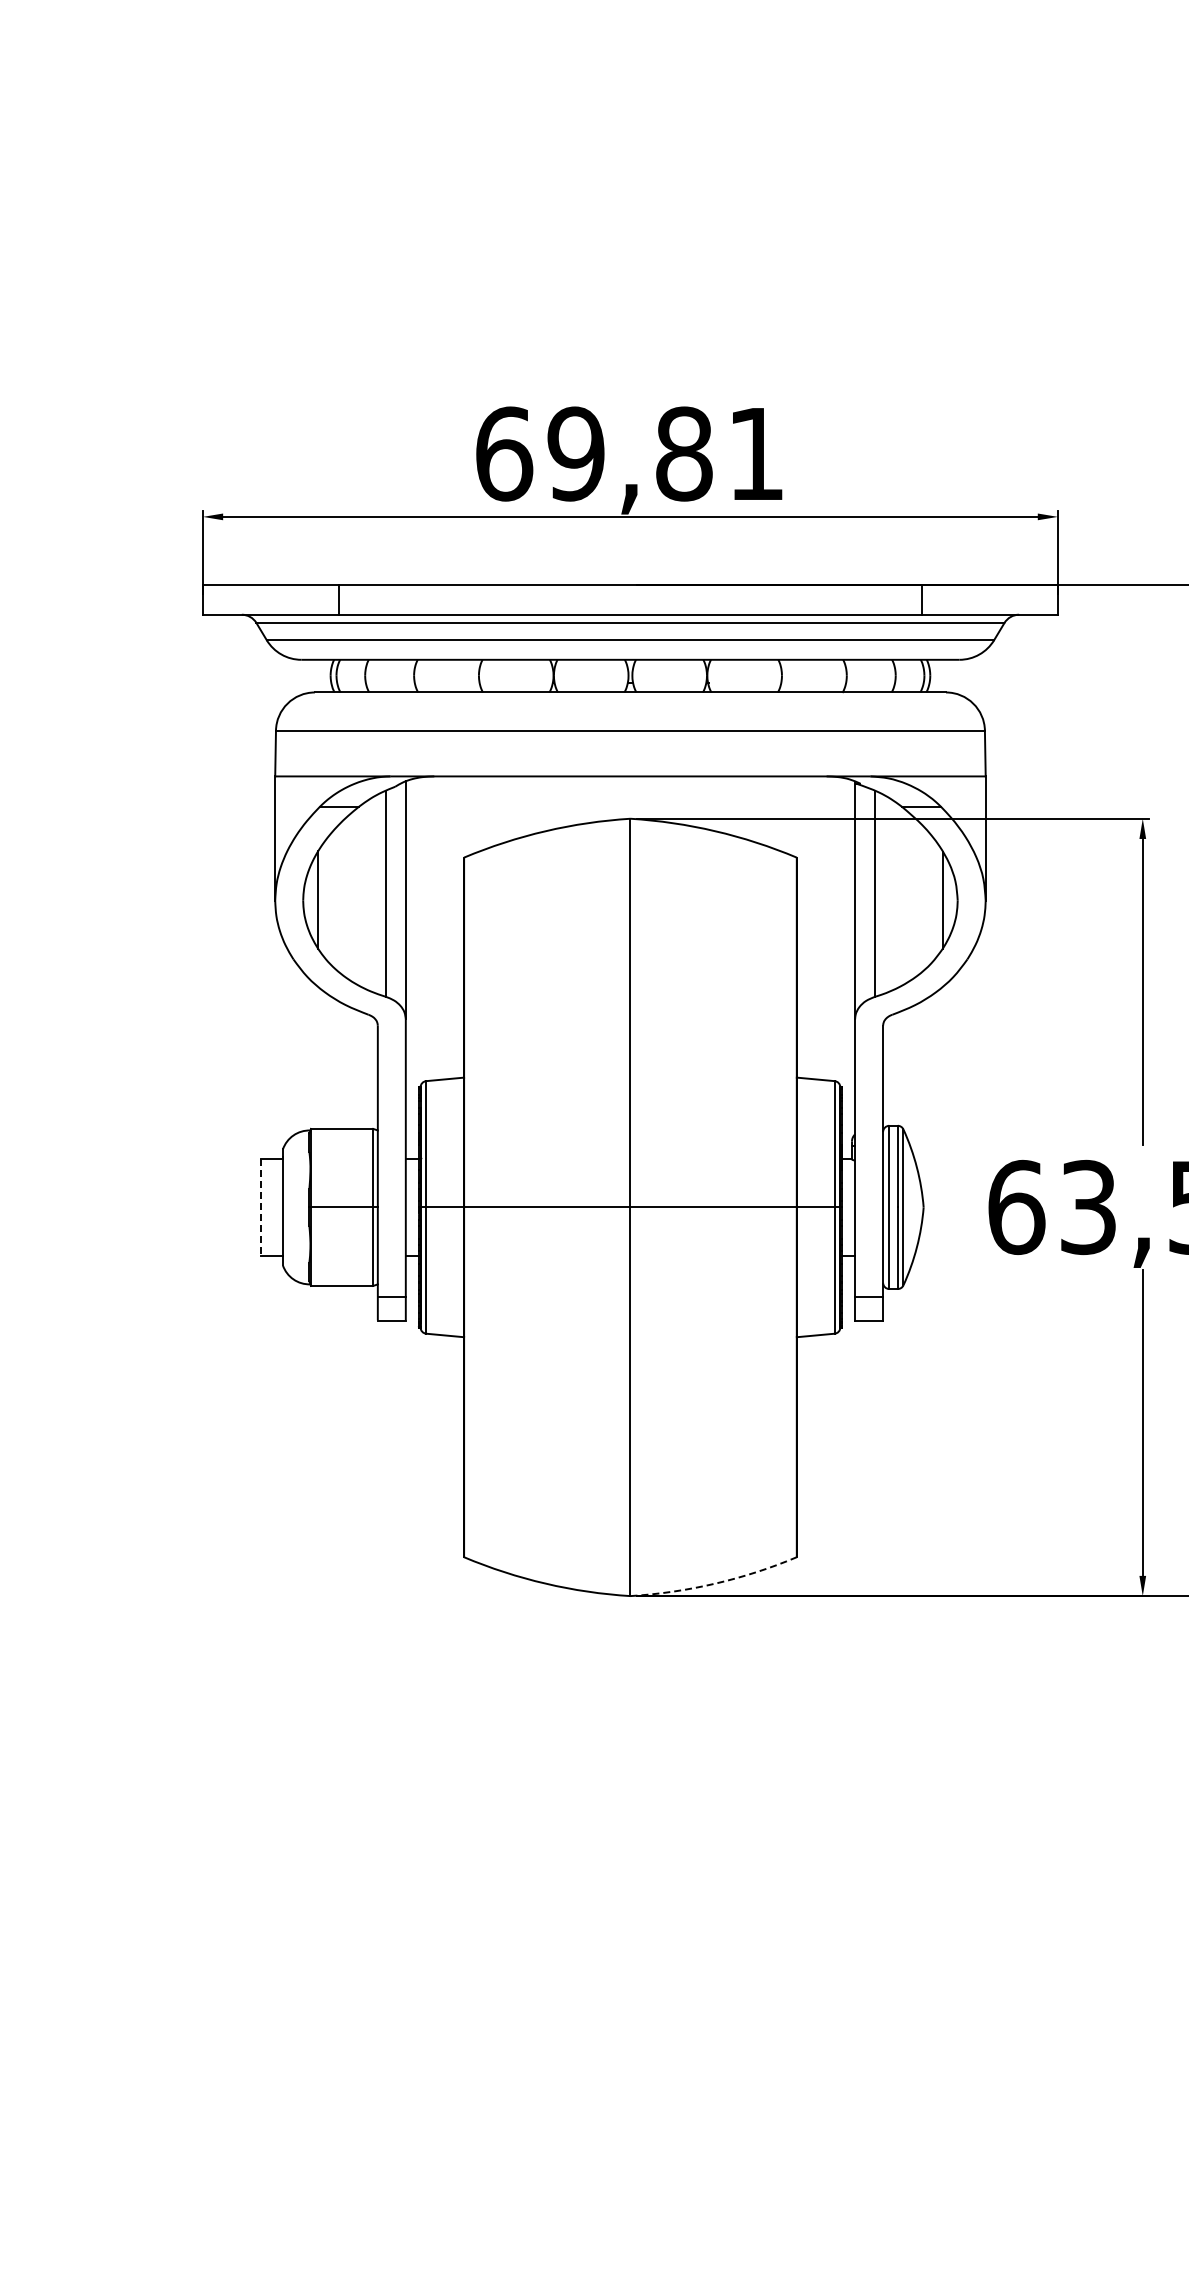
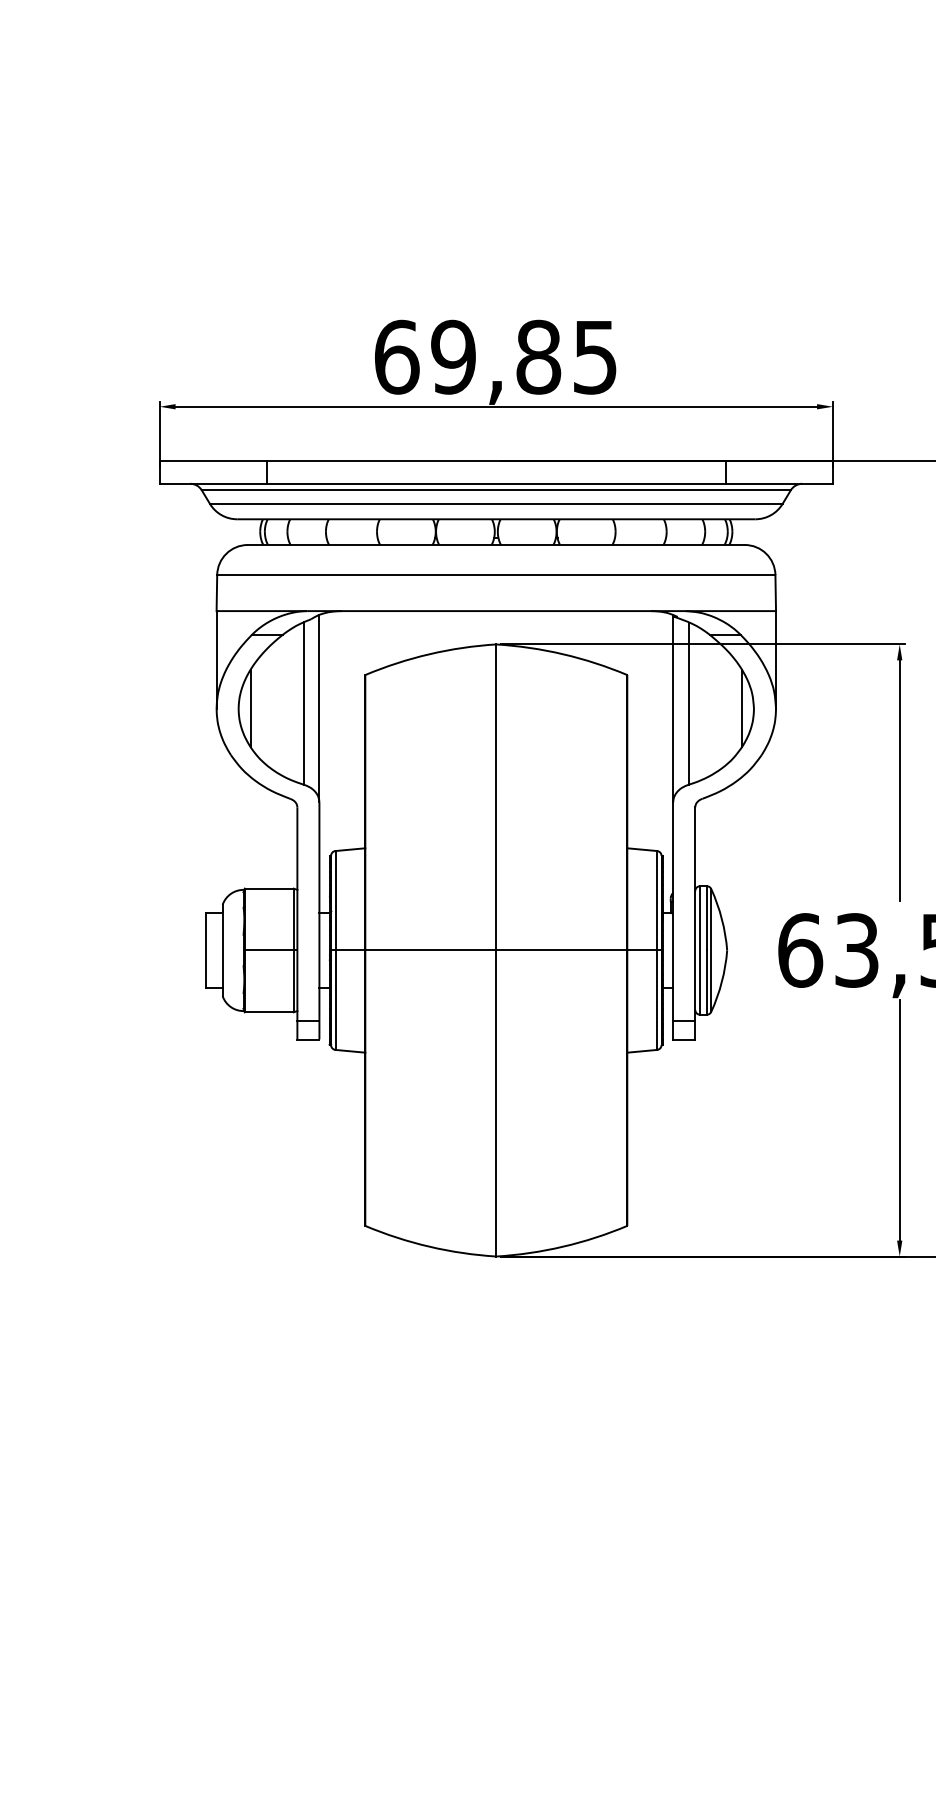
text: (755, 454) -> (594, 357), 69,81 -> 69,85
line: (261, 1207) -> (205, 950), dashed -> solid
arc: (715, 1583) -> (563, 1246), dashed -> solid

